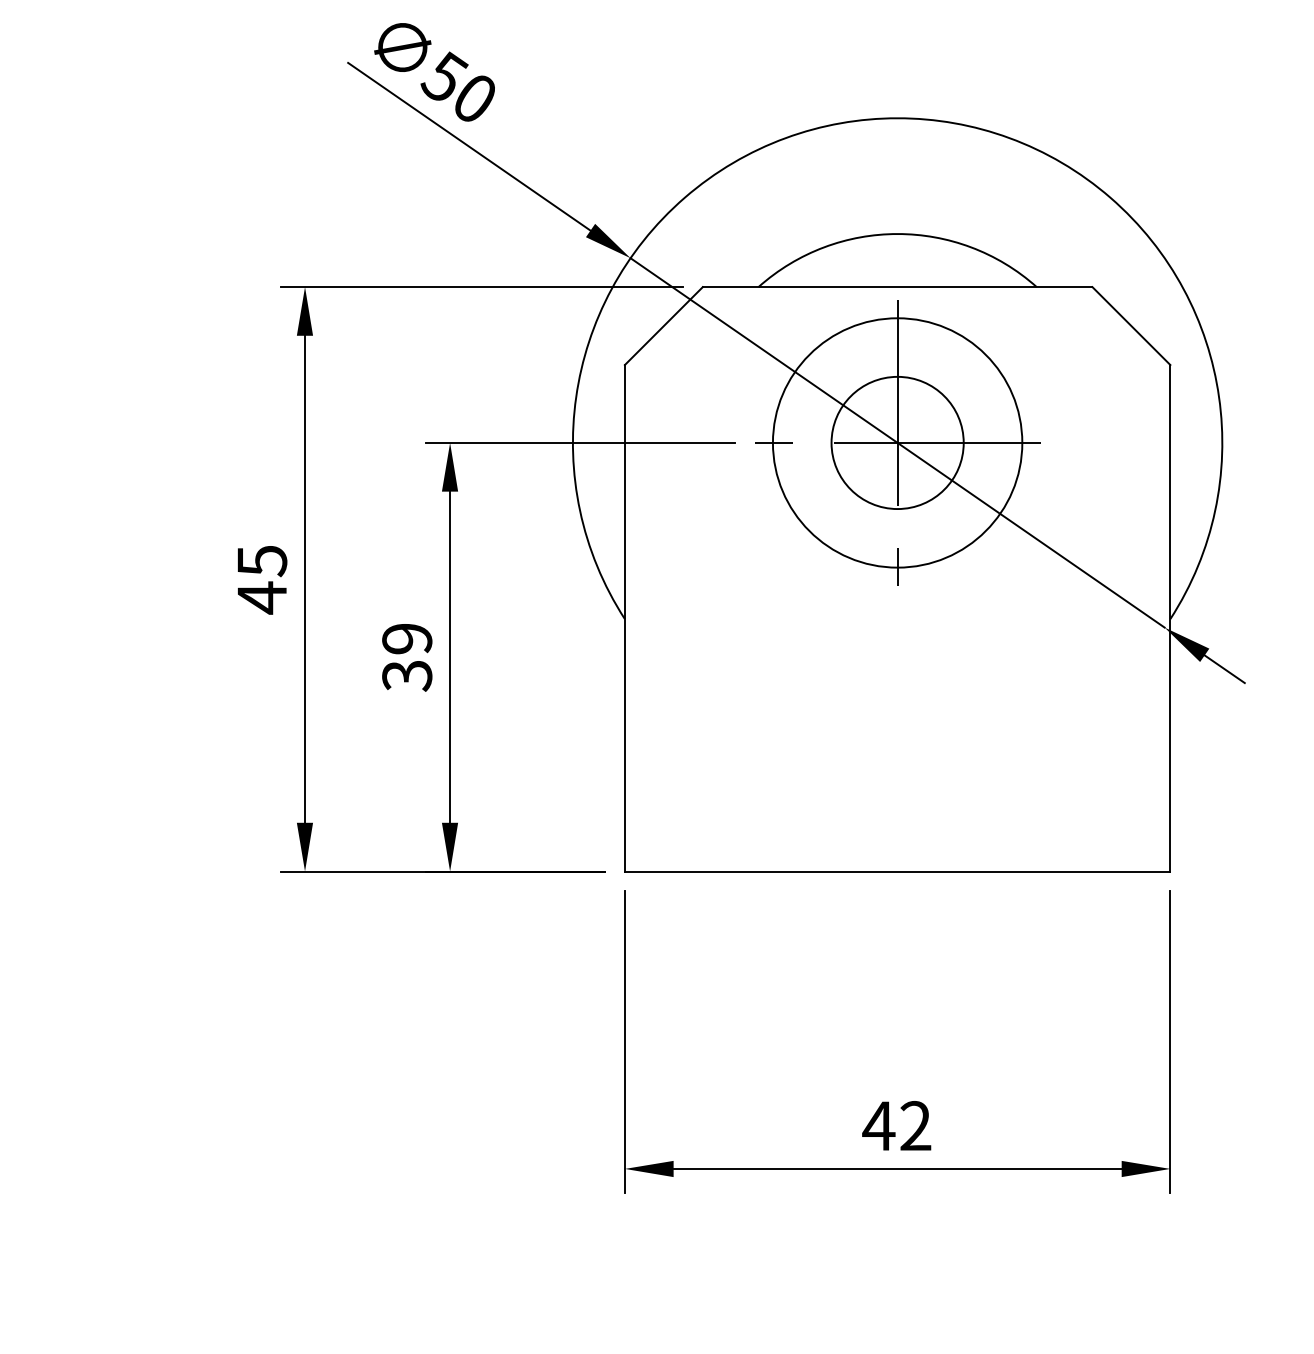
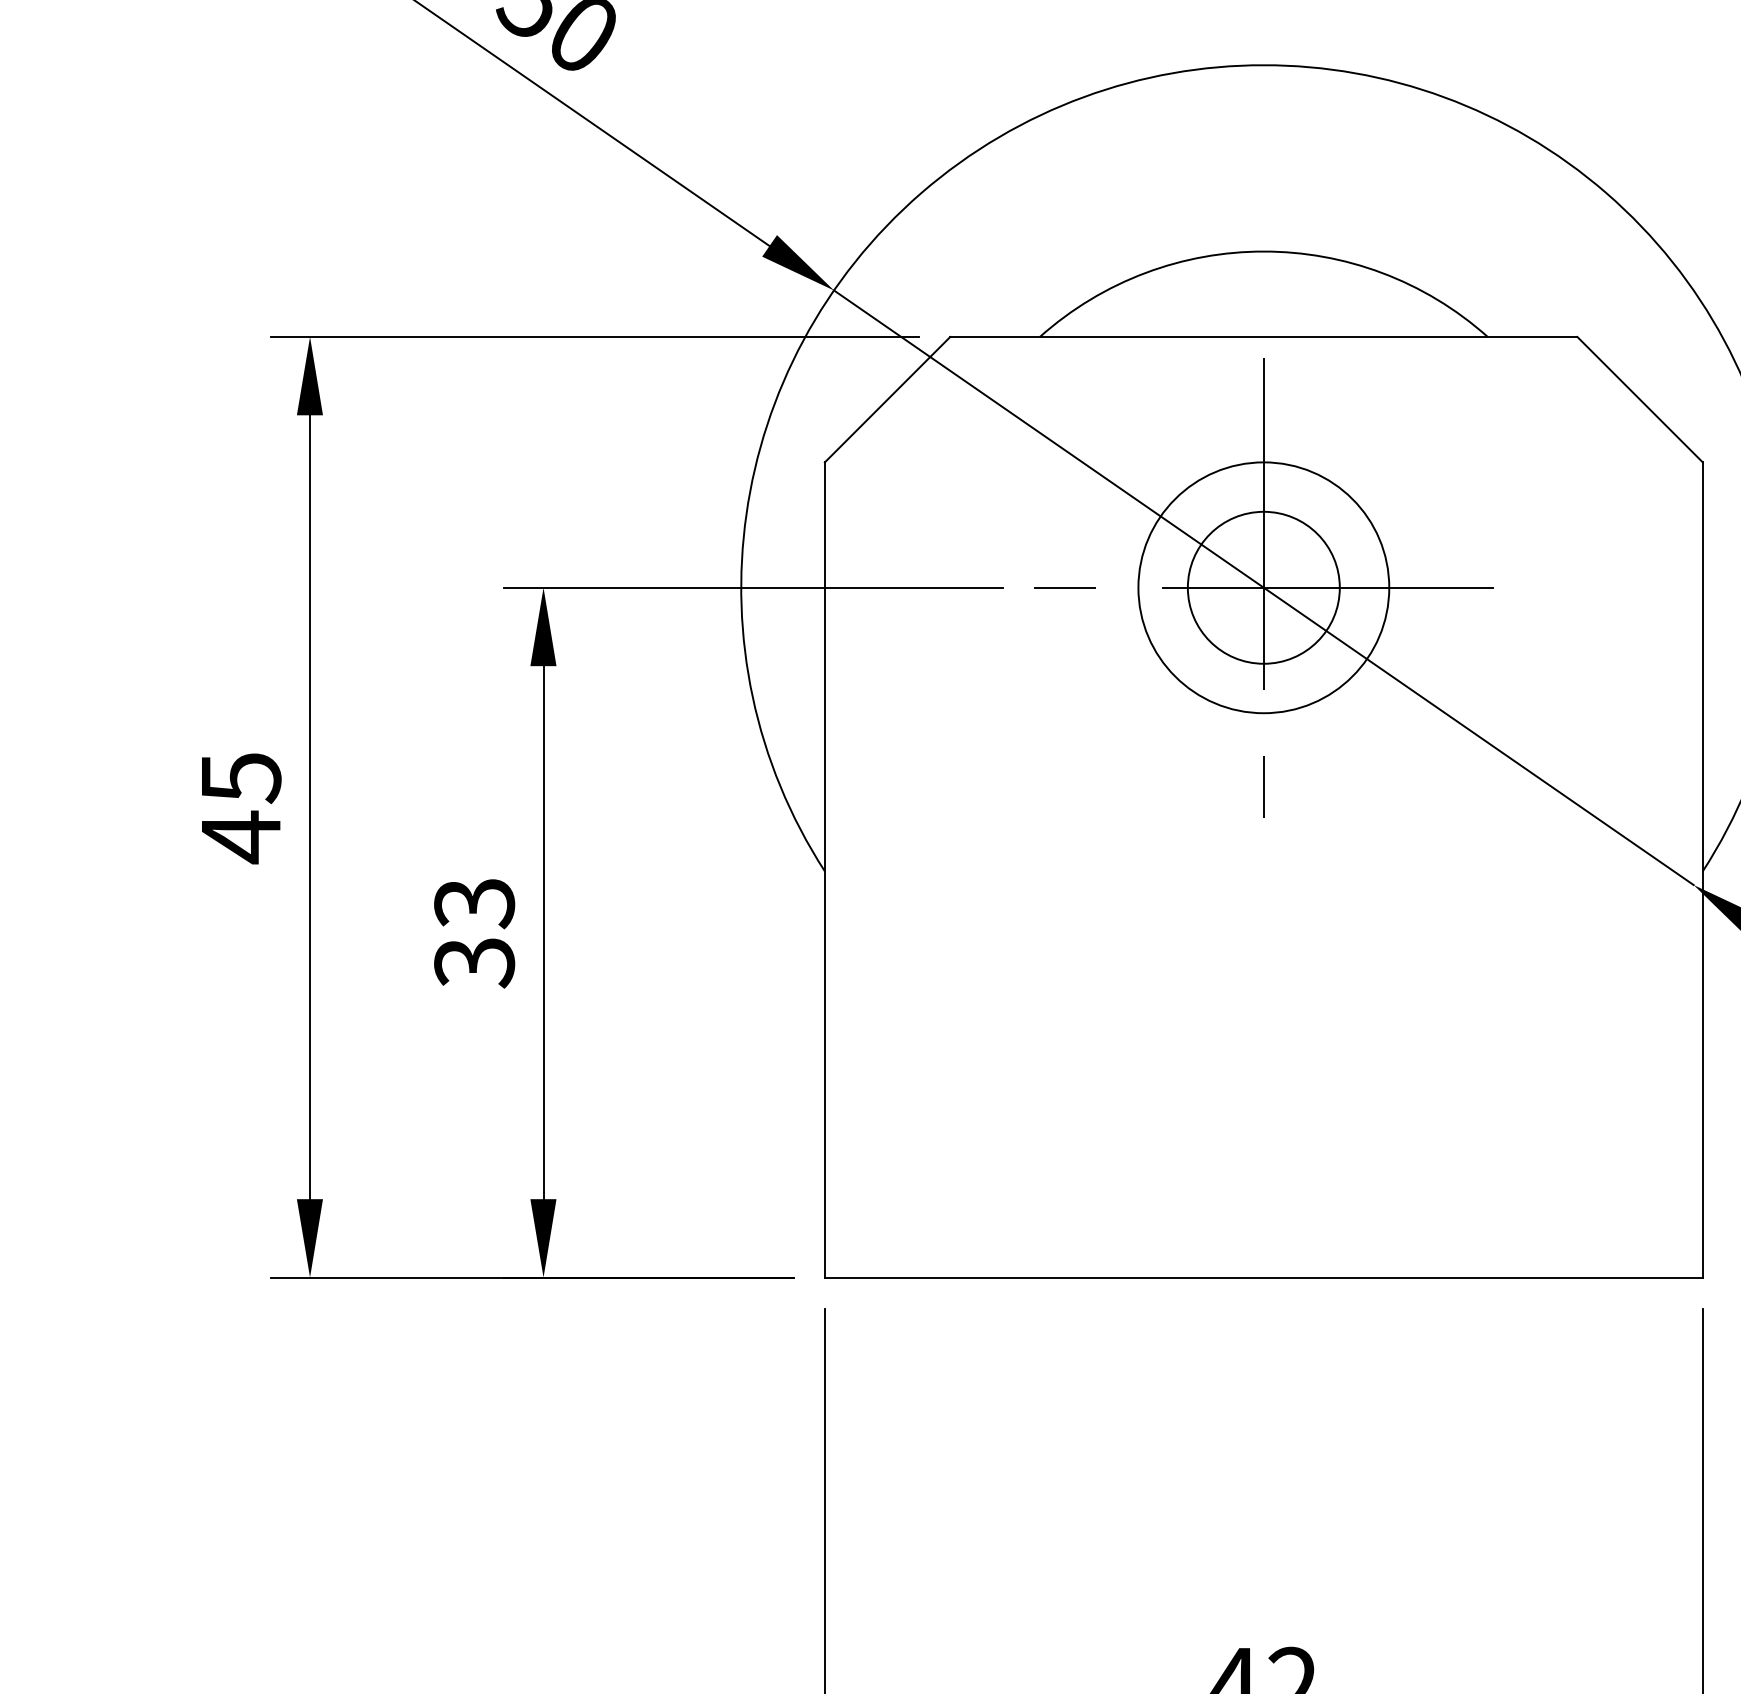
circle: (897, 442) -> (1263, 587), size x0.62
circle: (897, 442) -> (1263, 587), size x0.71
text: (407, 639) -> (474, 904), 39 -> 33

